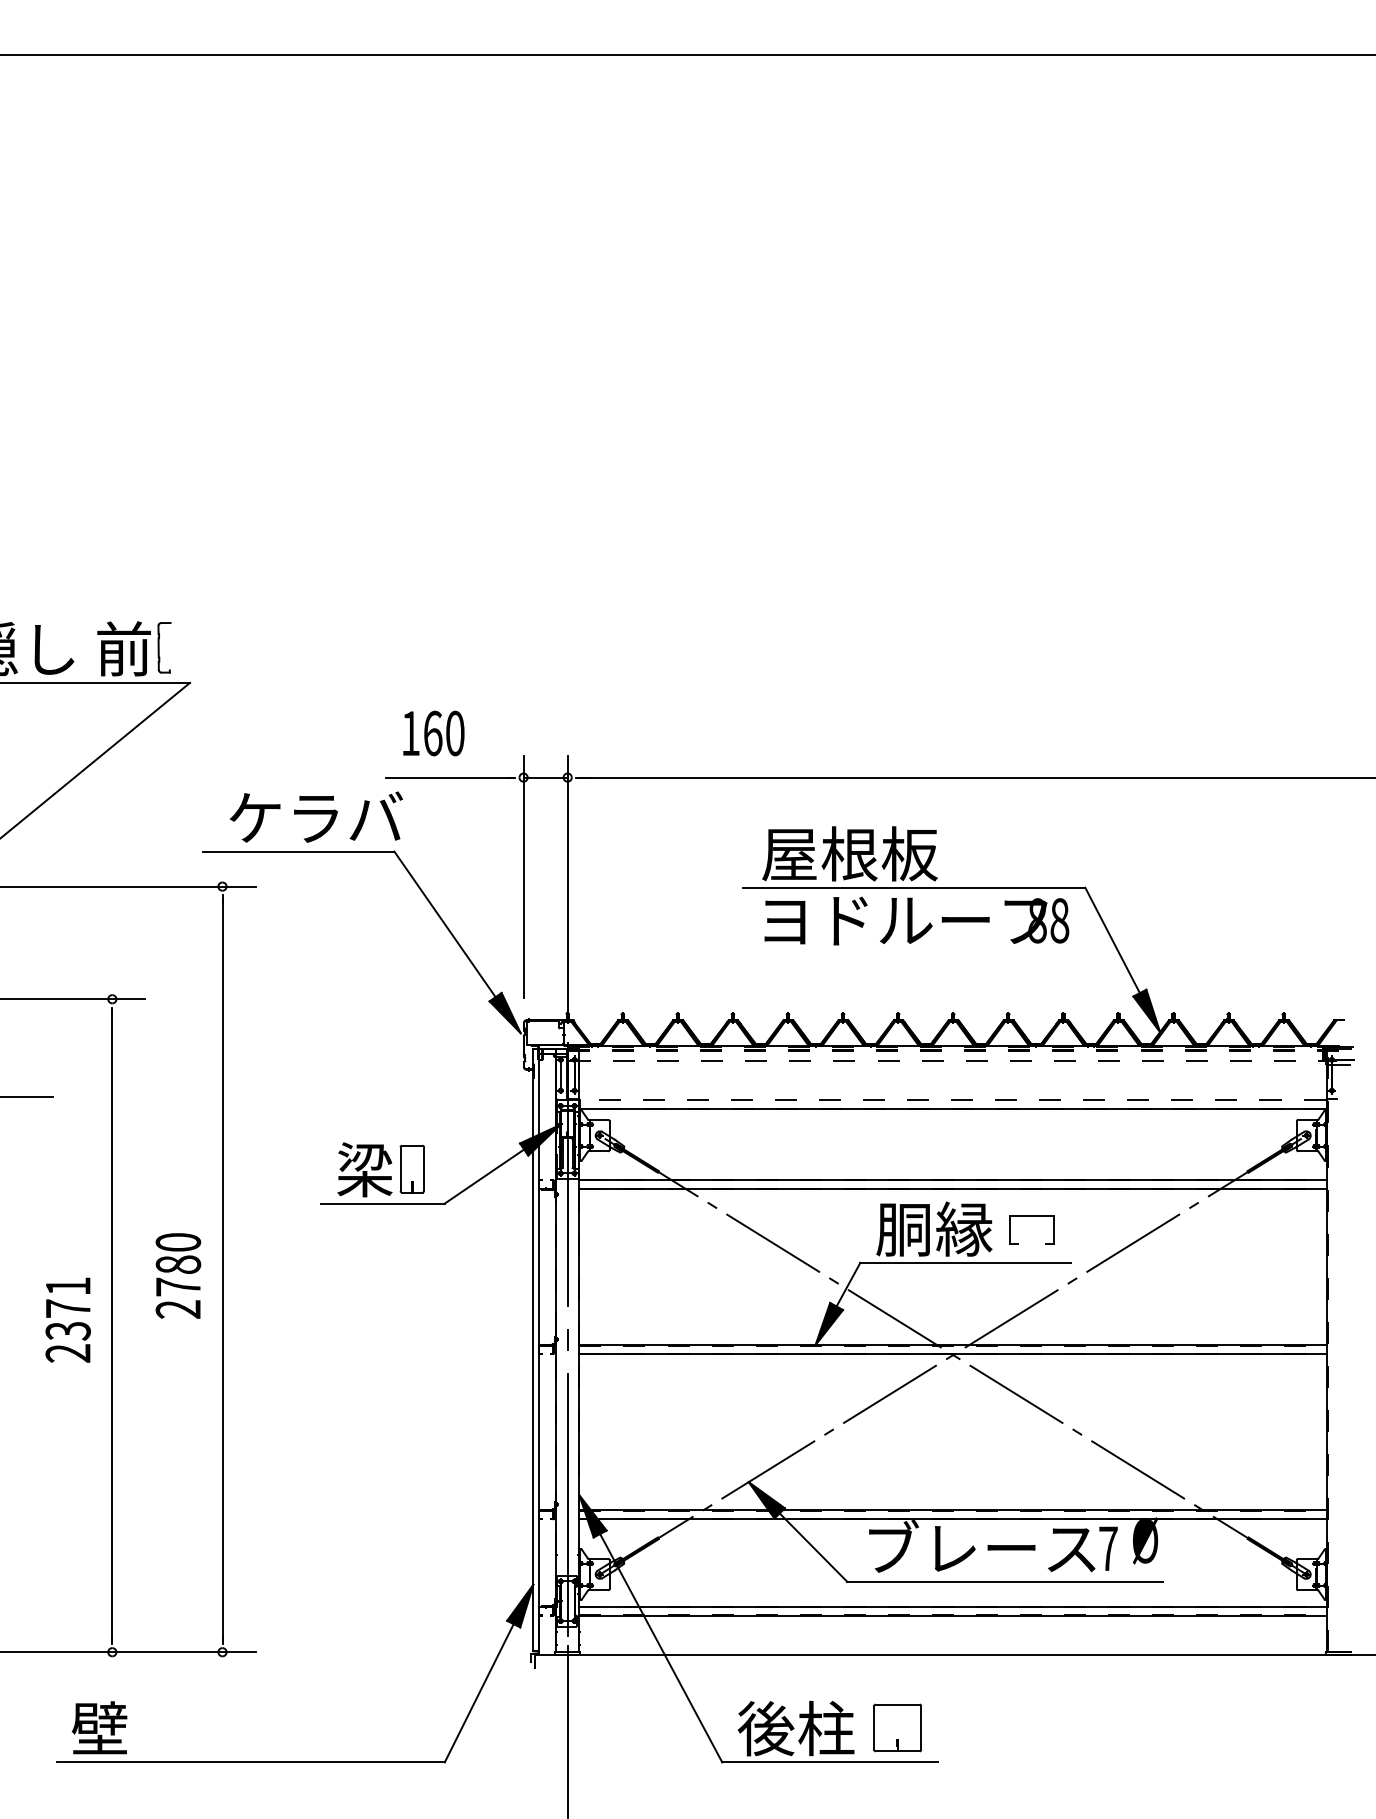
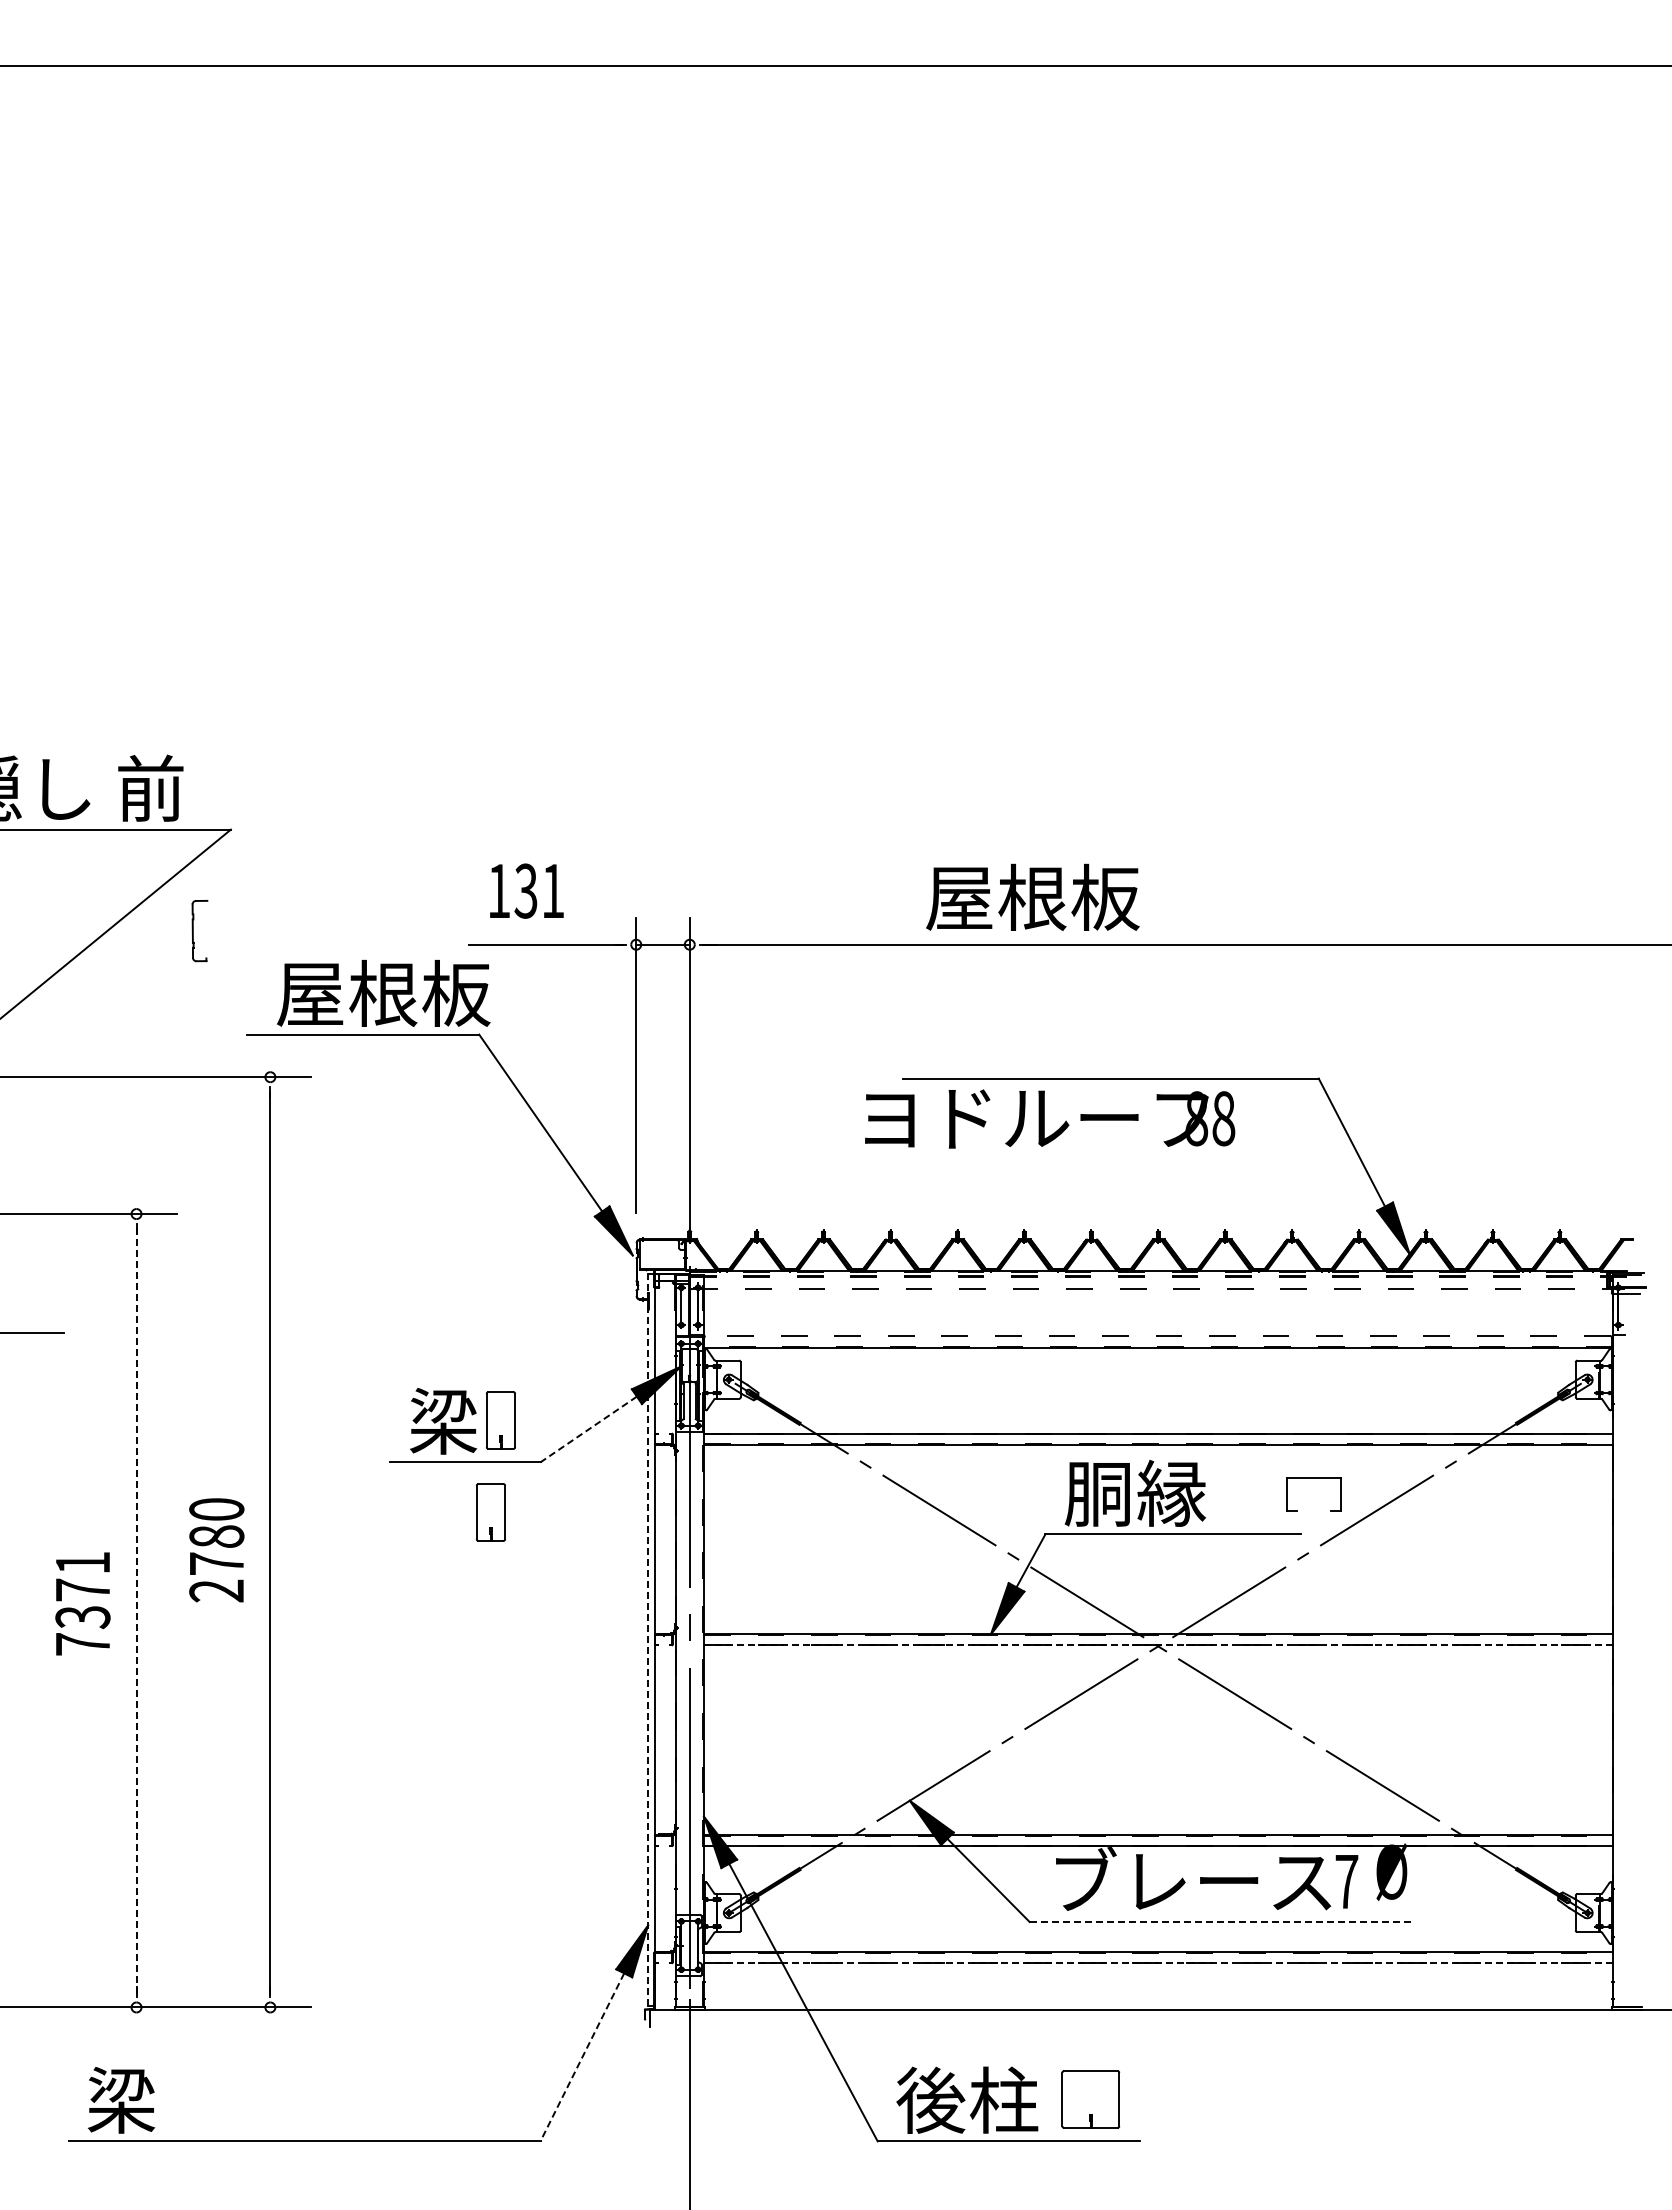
part: (164, 648) -> (199, 931), moved
text: (443, 732) -> (539, 890), 160 -> 131
text: (315, 816) -> (383, 992), ケラバ -> 屋根板
text: (849, 853) -> (1032, 896), moved
text: (917, 920) -> (1050, 1118), moved
line: (484, 1176) -> (588, 1429), solid -> dashed
part: (1031, 1216) -> (1313, 1478), moved
part: (403, 1244) -> (490, 1512), added
line: (112, 1325) -> (136, 1610), solid -> dashed
line: (533, 1349) -> (648, 1639), solid -> dashed
text: (67, 1353) -> (82, 1644), 2371 -> 7371
line: (953, 1354) -> (1158, 1645), solid -> dashed
line: (1005, 1581) -> (1221, 1921), solid -> dashed
line: (953, 1616) -> (1158, 1963), solid -> dashed
line: (479, 1693) -> (582, 2057), solid -> dashed
text: (99, 1728) -> (121, 2100), 壁 -> 梁

